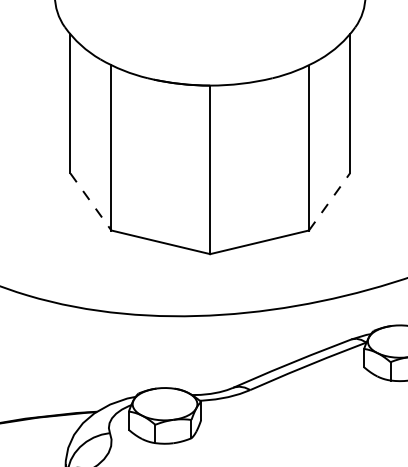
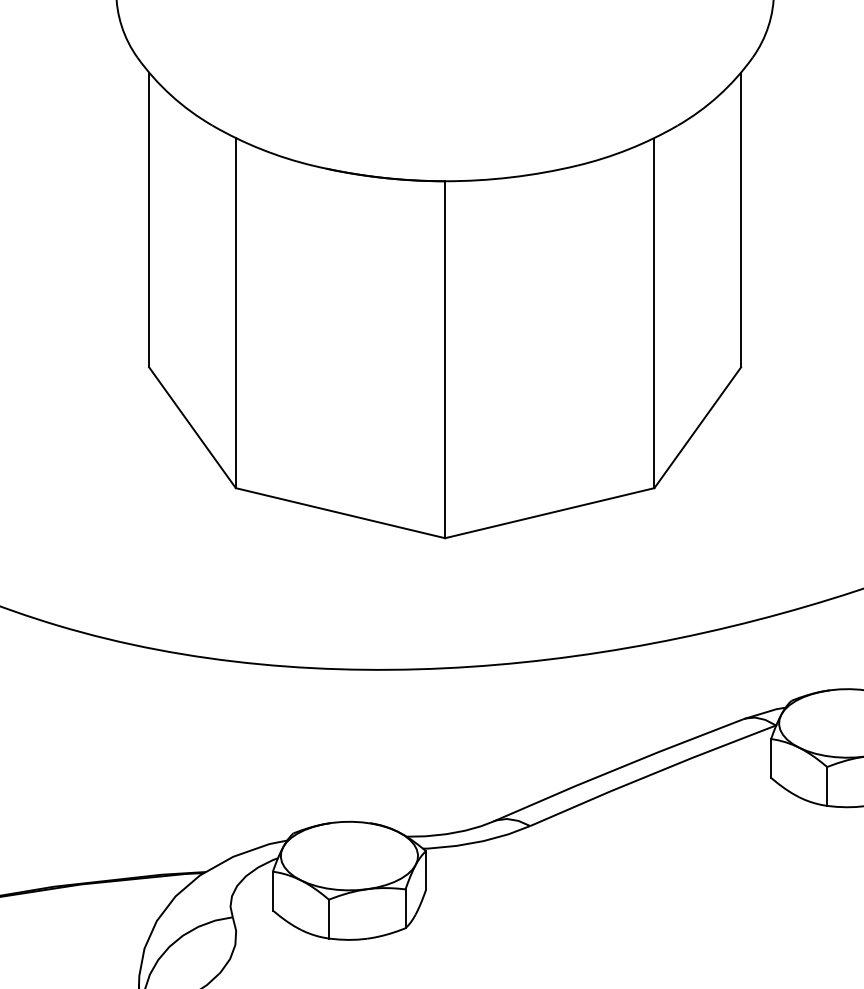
line: (329, 201) -> (697, 426), dashed -> solid
line: (91, 202) -> (193, 428), dashed -> solid

